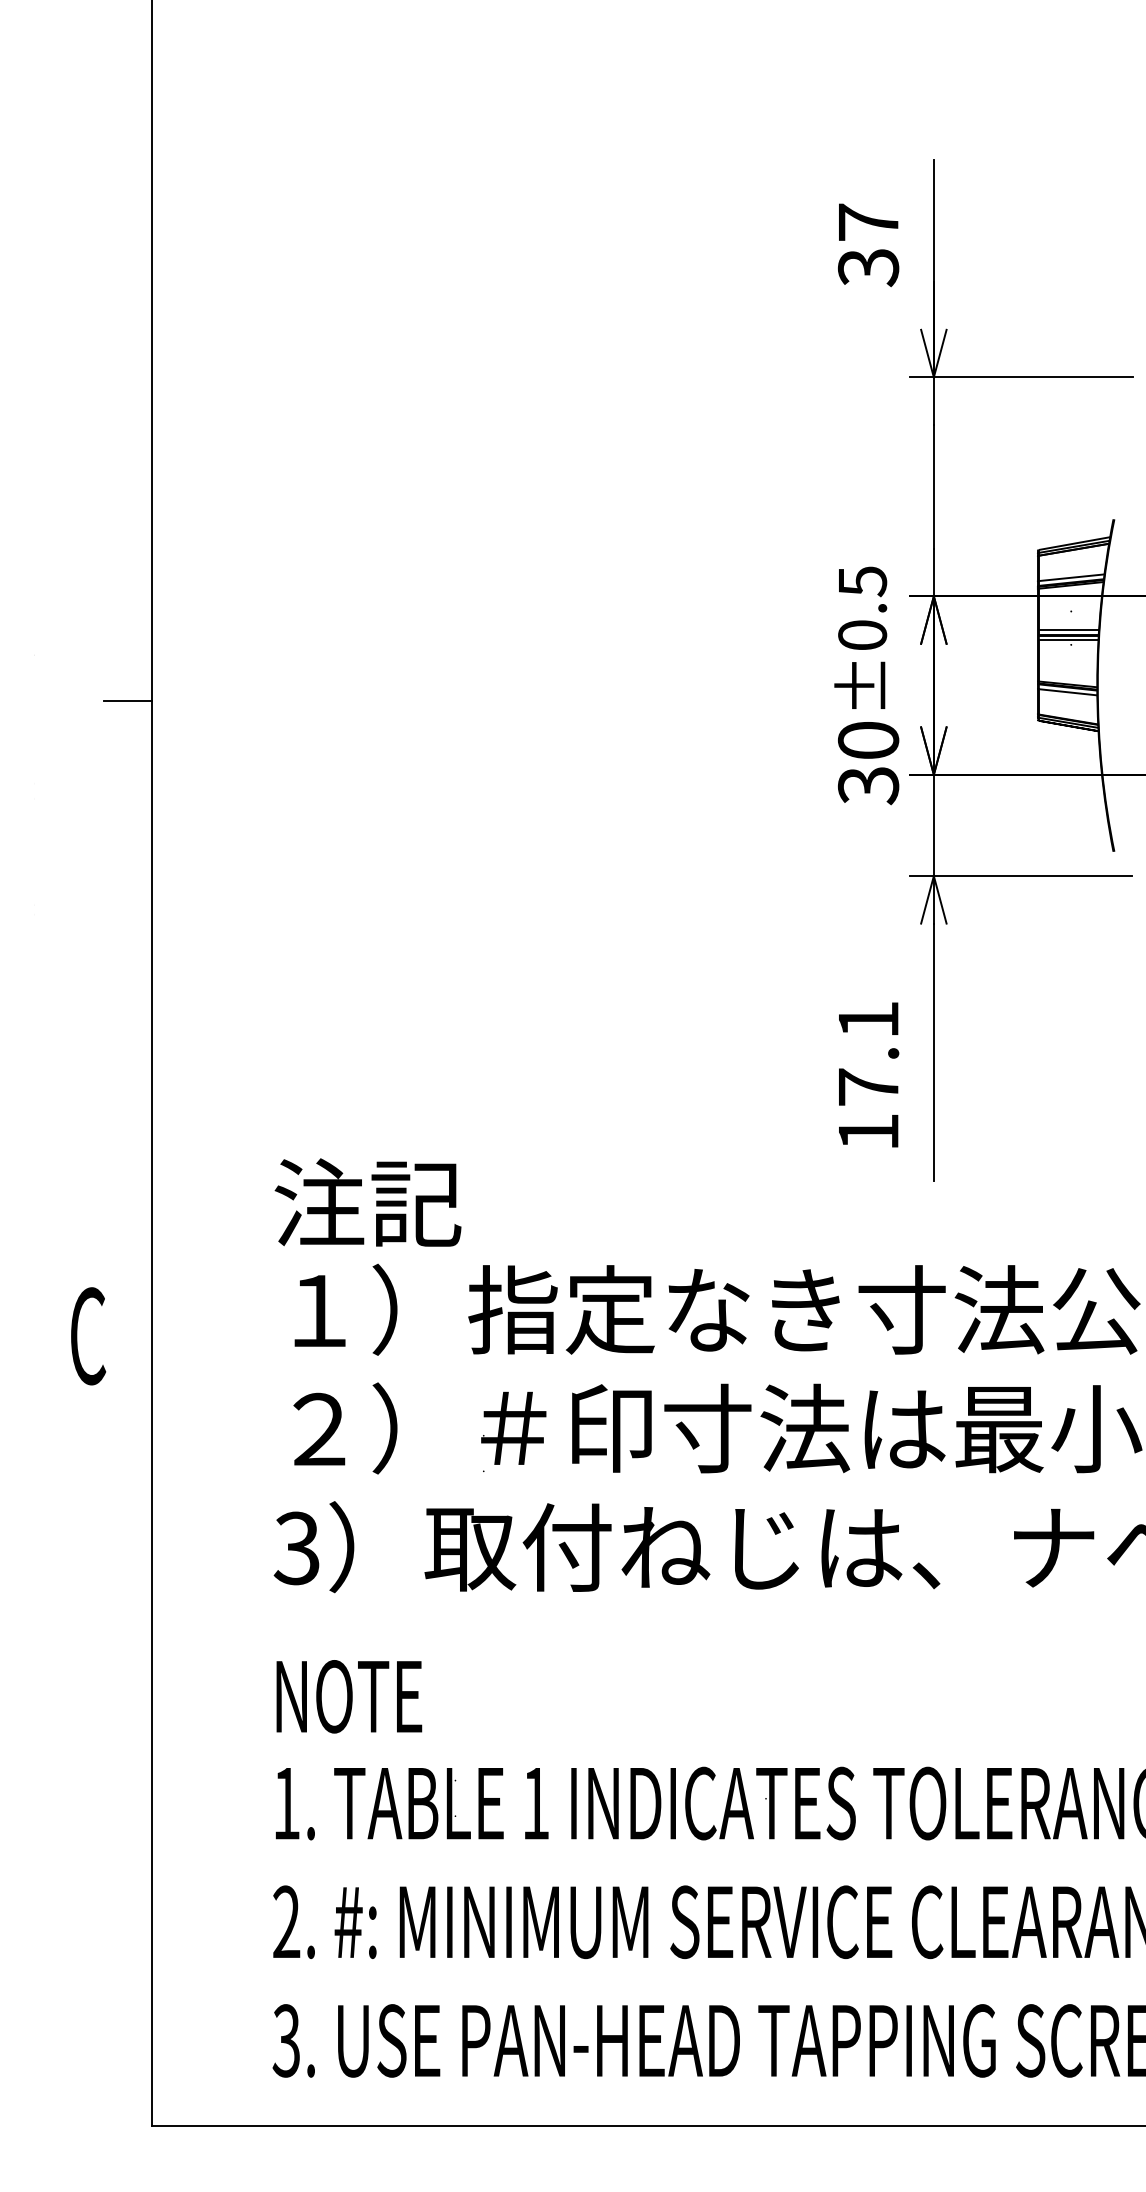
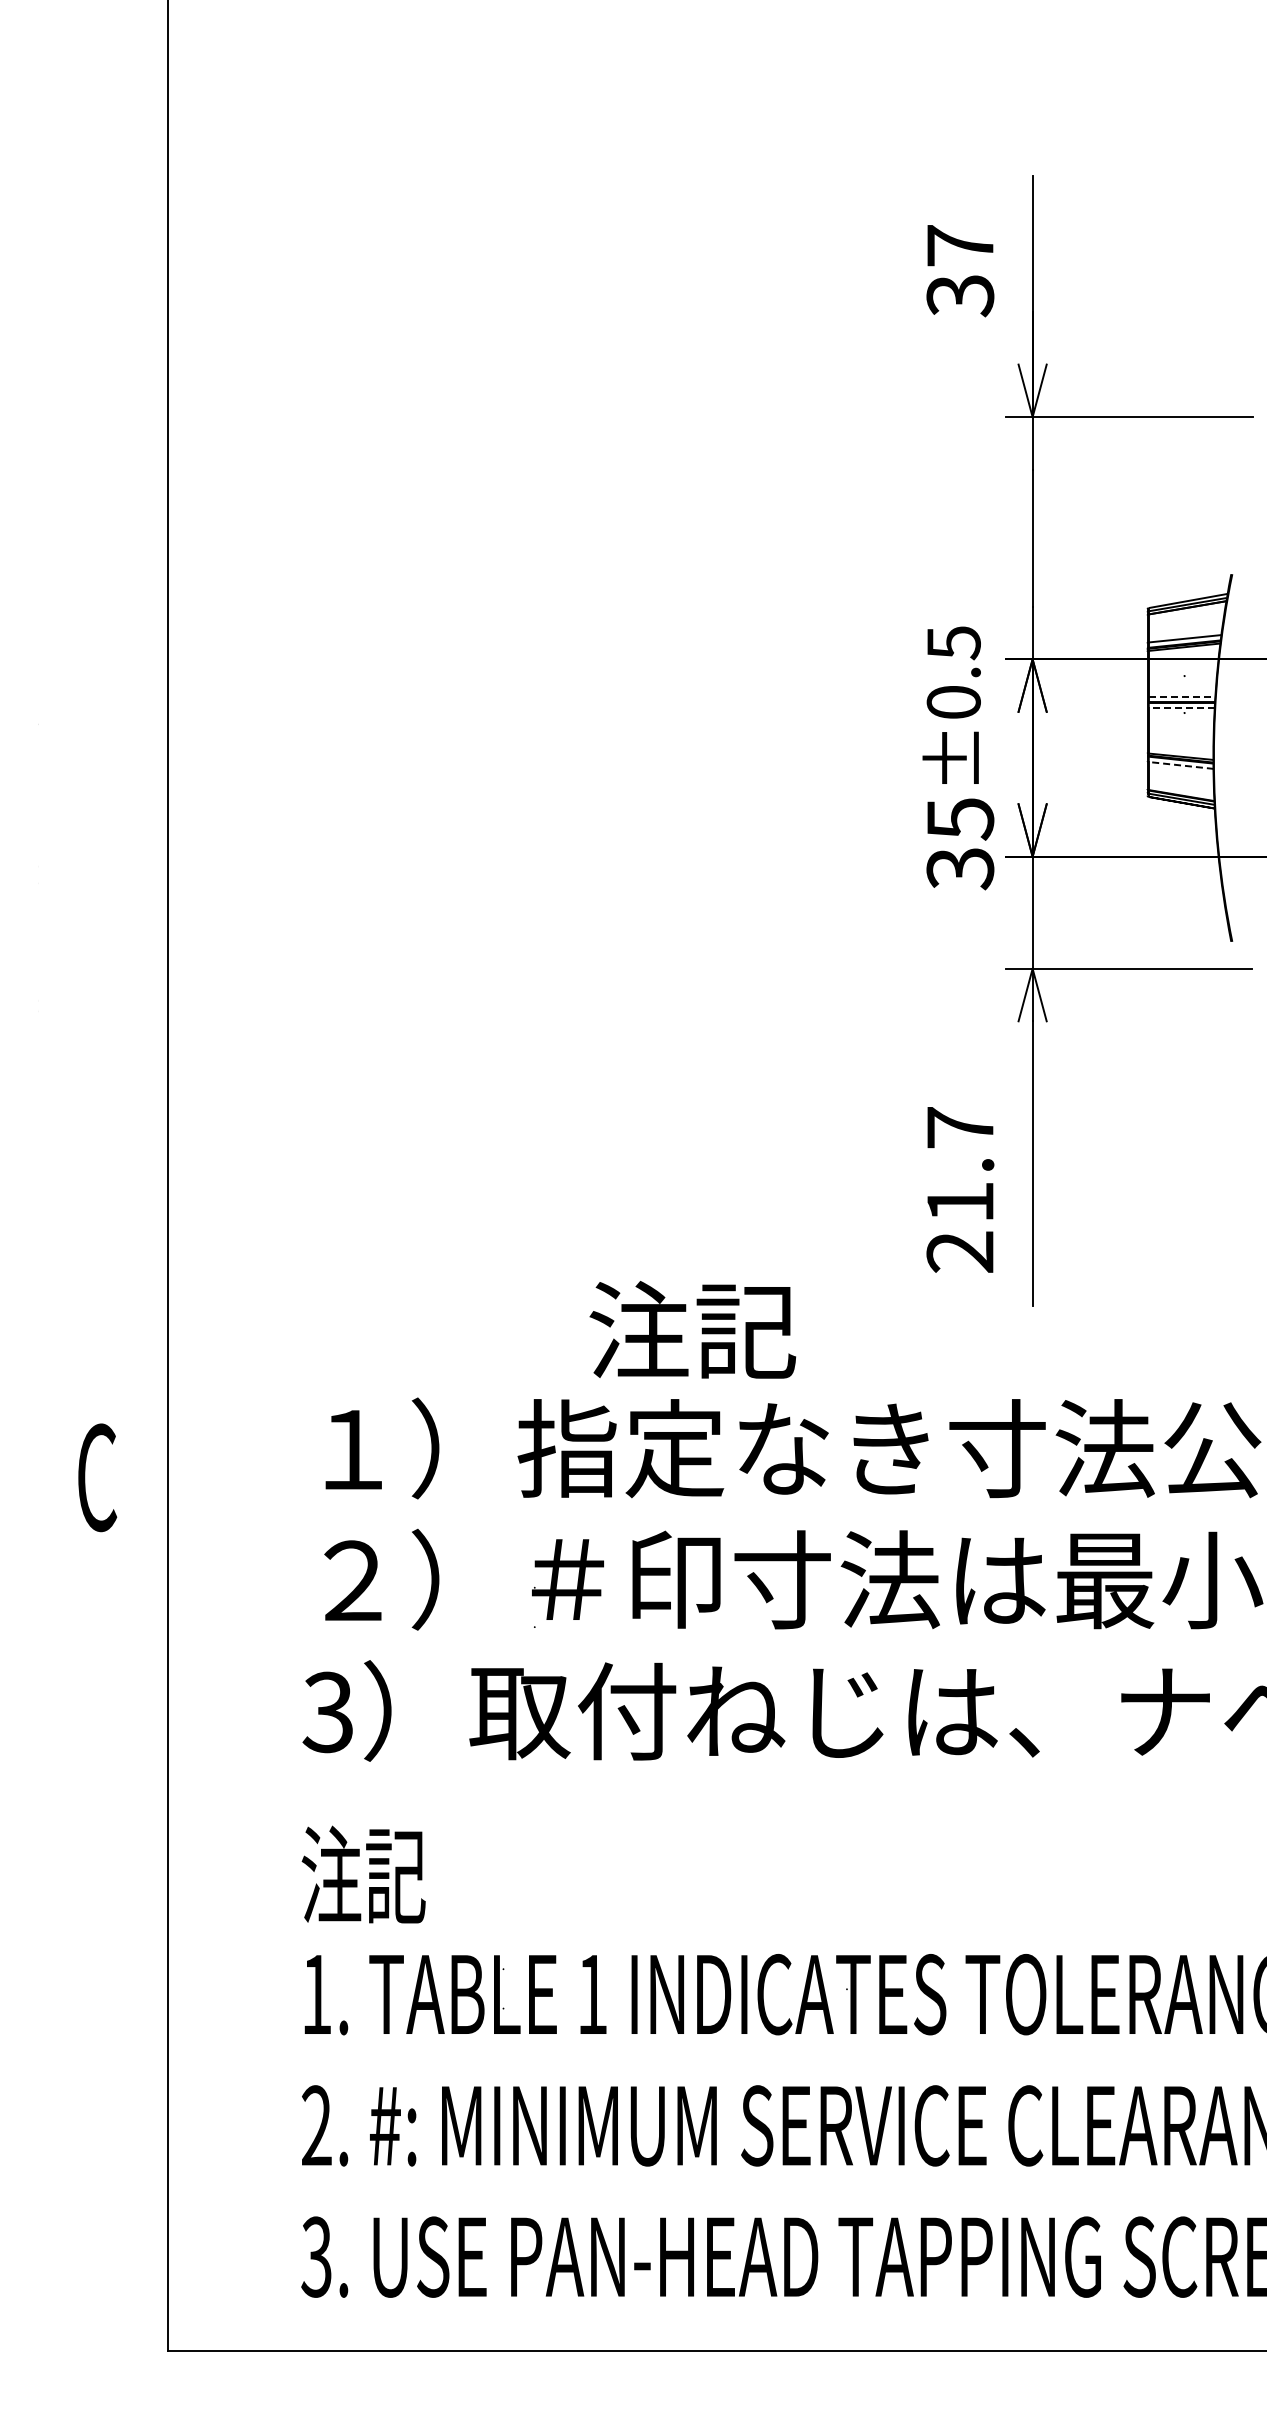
line: (1069, 629) -> (1182, 696), solid -> dashed
line: (1068, 639) -> (1181, 707), solid -> dashed
line: (1068, 692) -> (1181, 765), solid -> dashed
line: (128, 701) -> (141, 775), removed
text: (868, 741) -> (960, 819), 30 -> 35
text: (867, 1075) -> (959, 1189), 17.1 -> 21.7
text: (367, 1202) -> (692, 1329), moved
text: (346, 1694) -> (383, 1874), NOTE -> 注記

